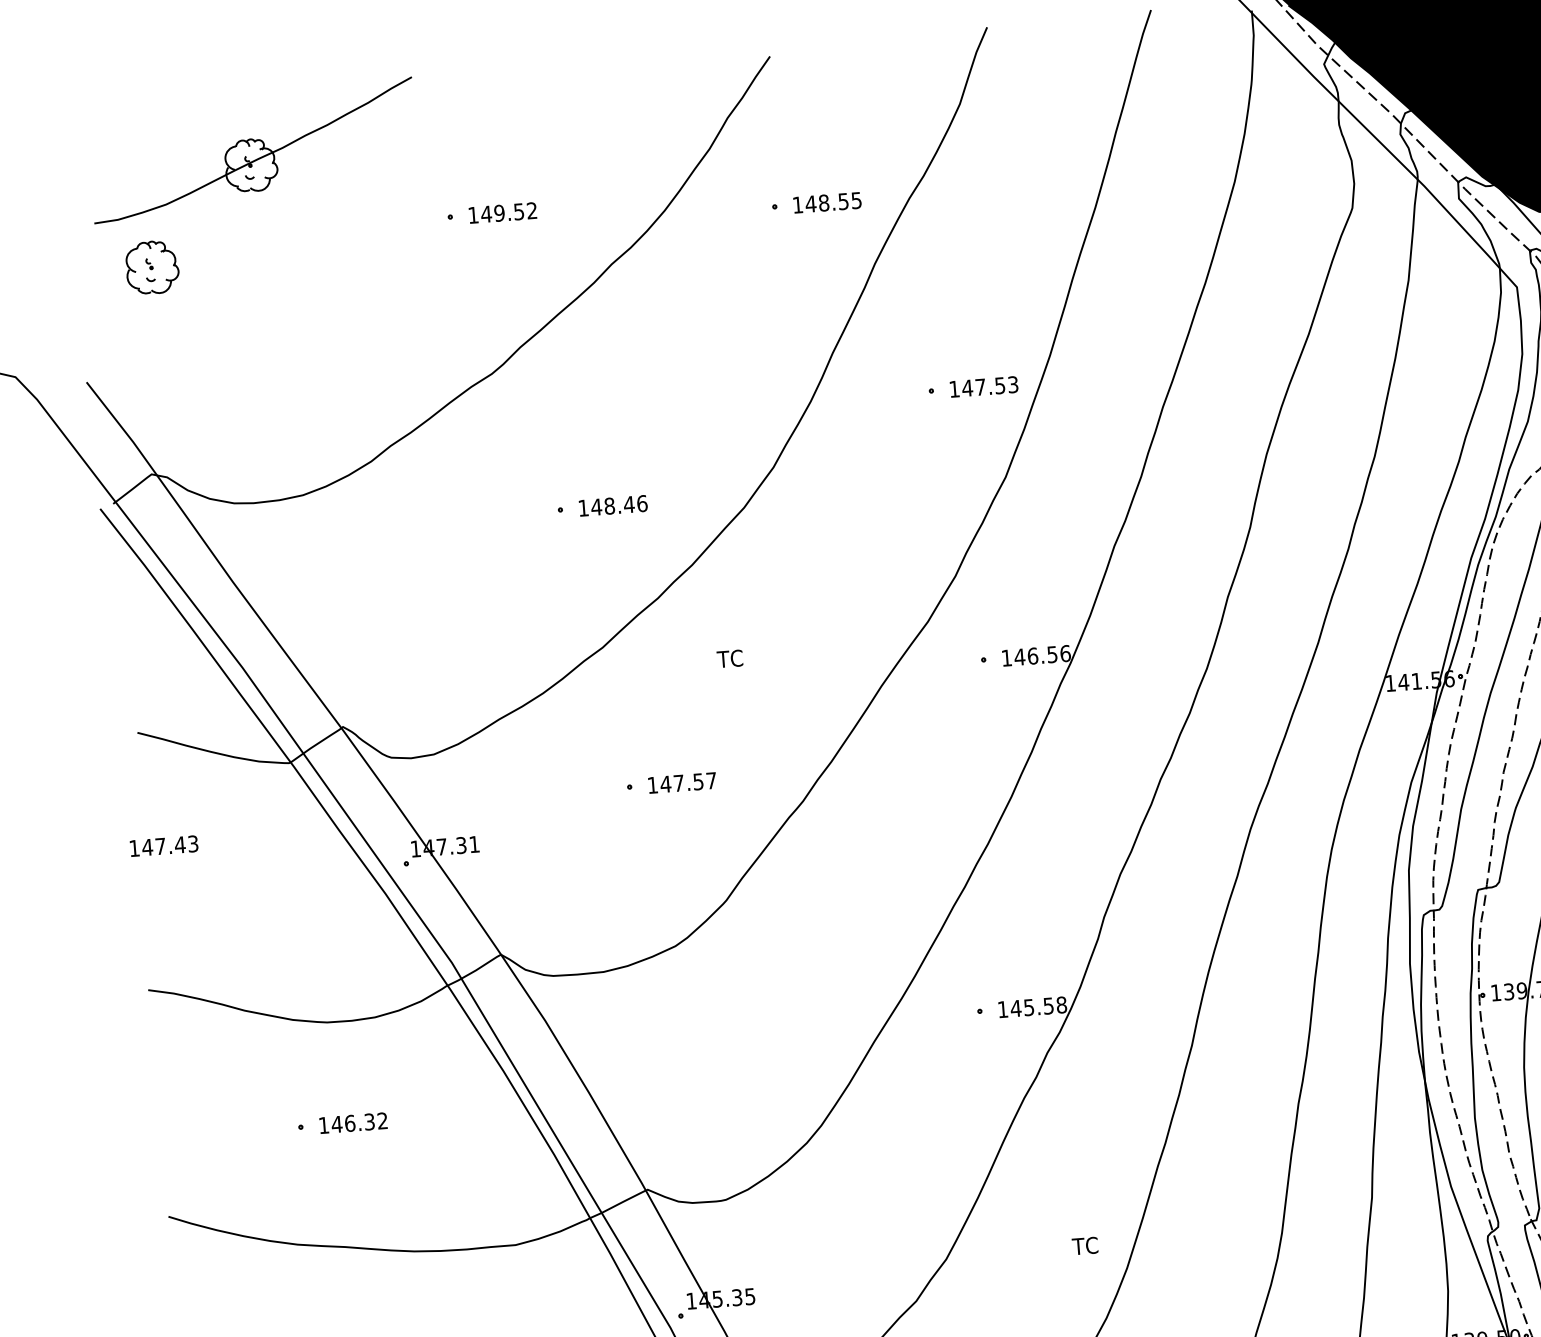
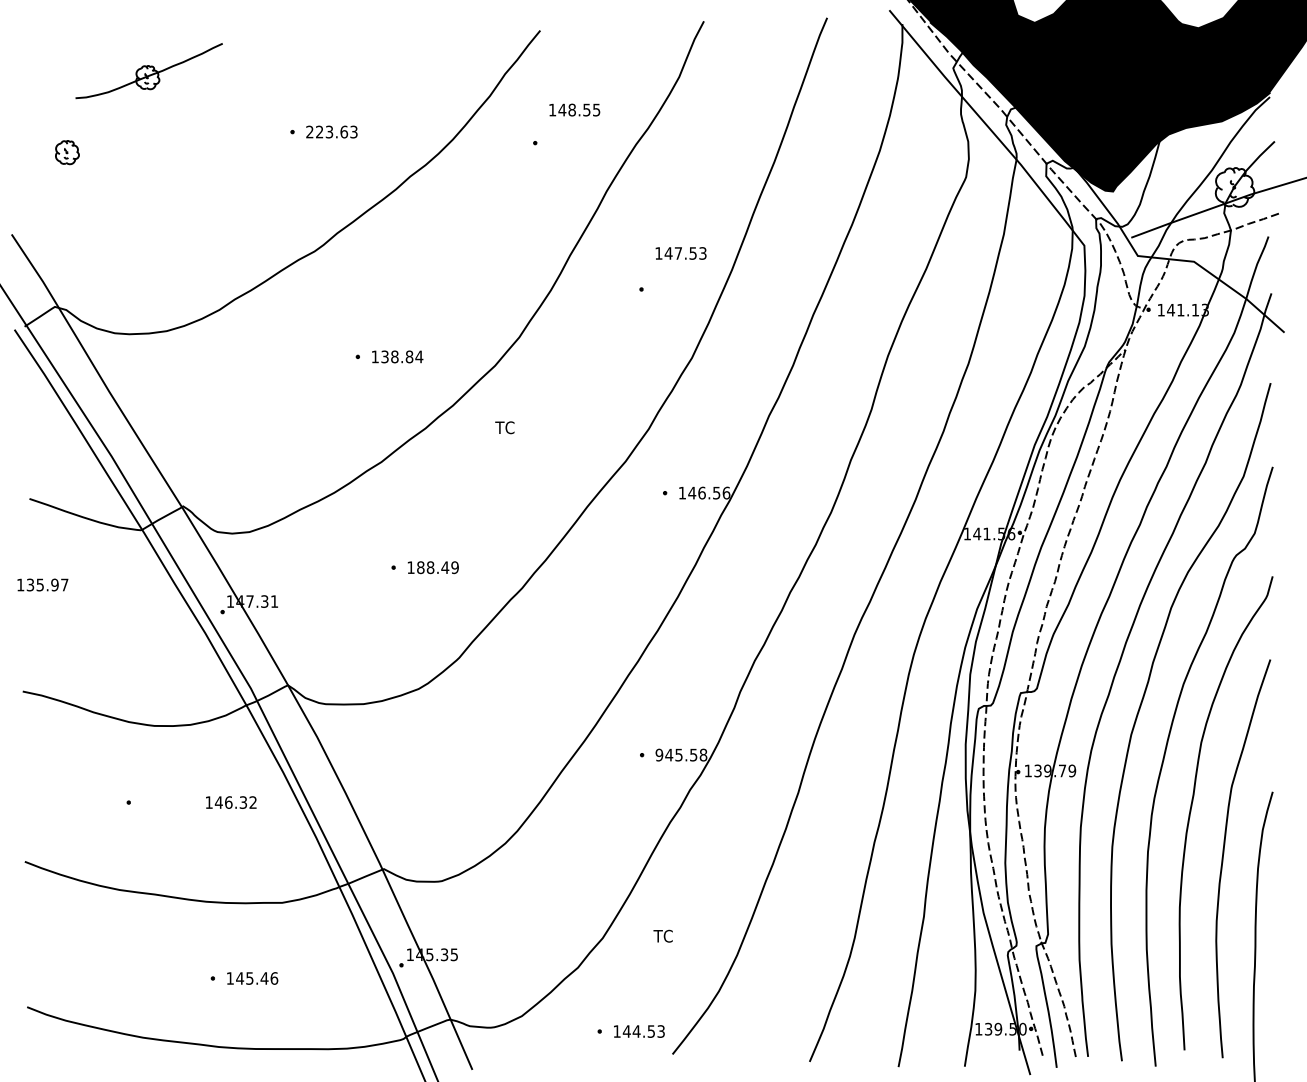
part: (252, 149) -> (148, 70), size x0.6
text: (827, 202) -> (574, 109), moved
text: (502, 212) -> (331, 131), 149.52 -> 223.63
part: (152, 267) -> (67, 152), size x0.6
text: (983, 387) -> (680, 253), moved
text: (619, 504) -> (402, 356), 148.46 -> 138.84
text: (729, 658) -> (504, 427), moved
text: (688, 782) -> (437, 567), 147.57 -> 188.49
text: (170, 845) -> (47, 584), 147.43 -> 135.97
text: (1003, 1008) -> (659, 754), 145.58 -> 945.58
text: (353, 1123) -> (231, 802), moved
text: (1084, 1245) -> (662, 935), moved

